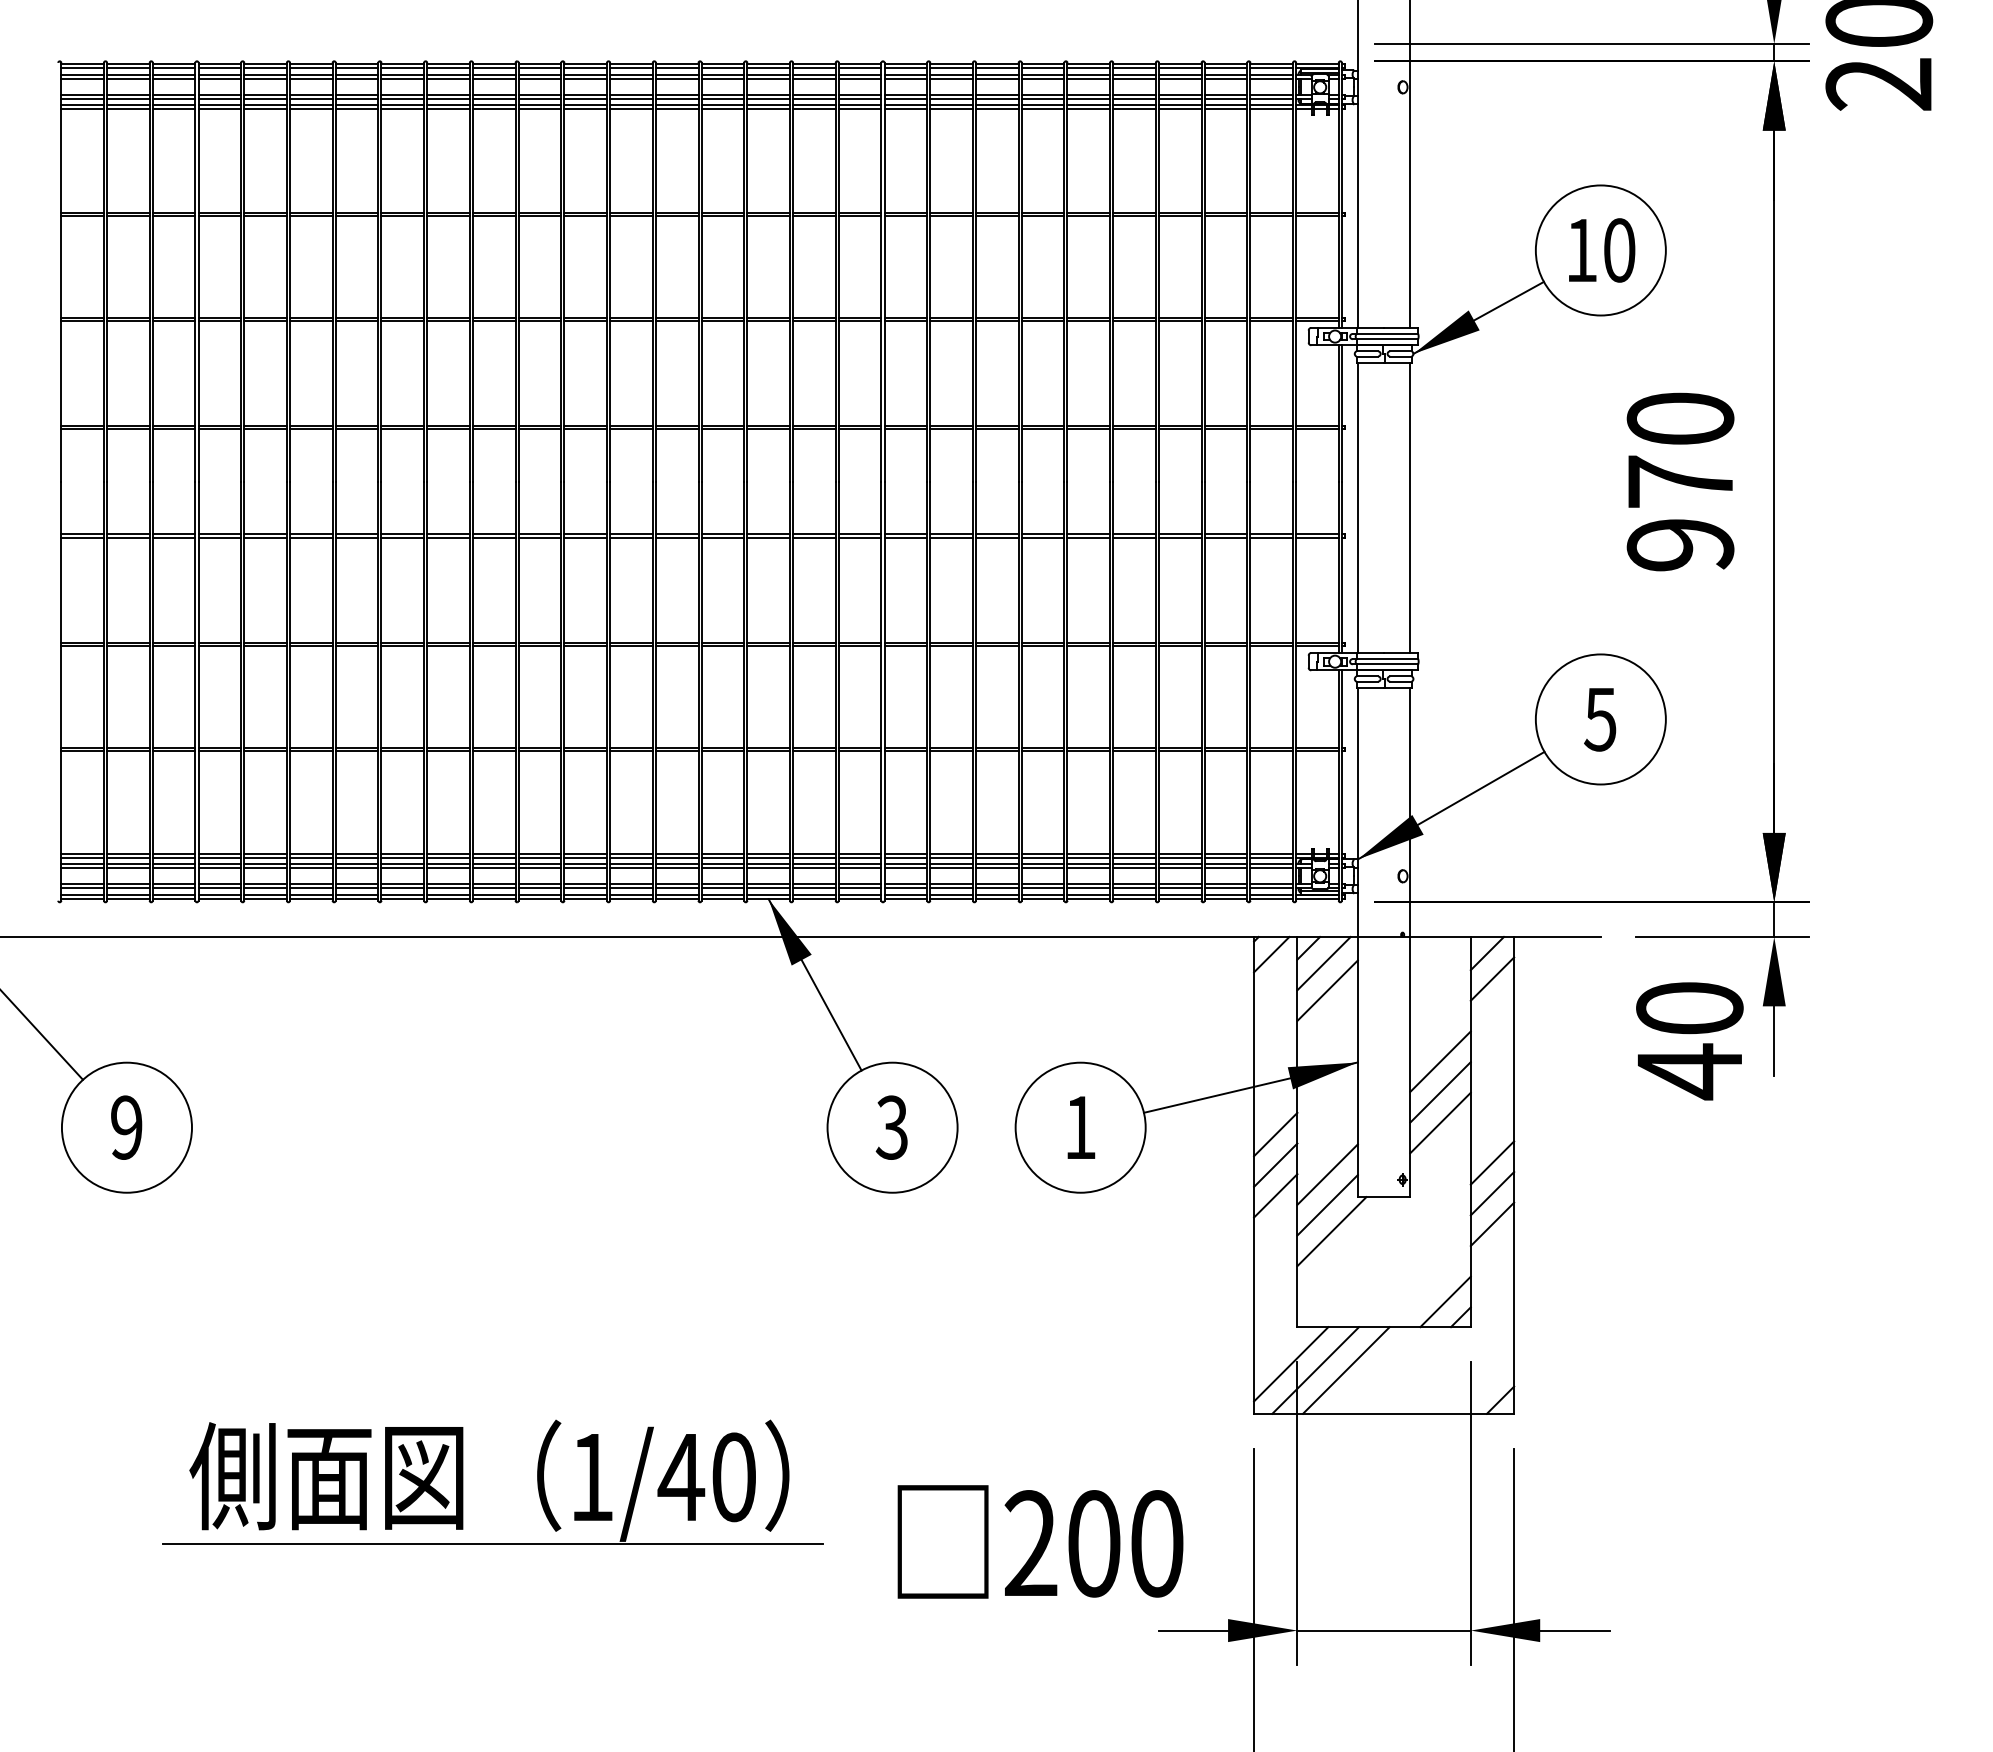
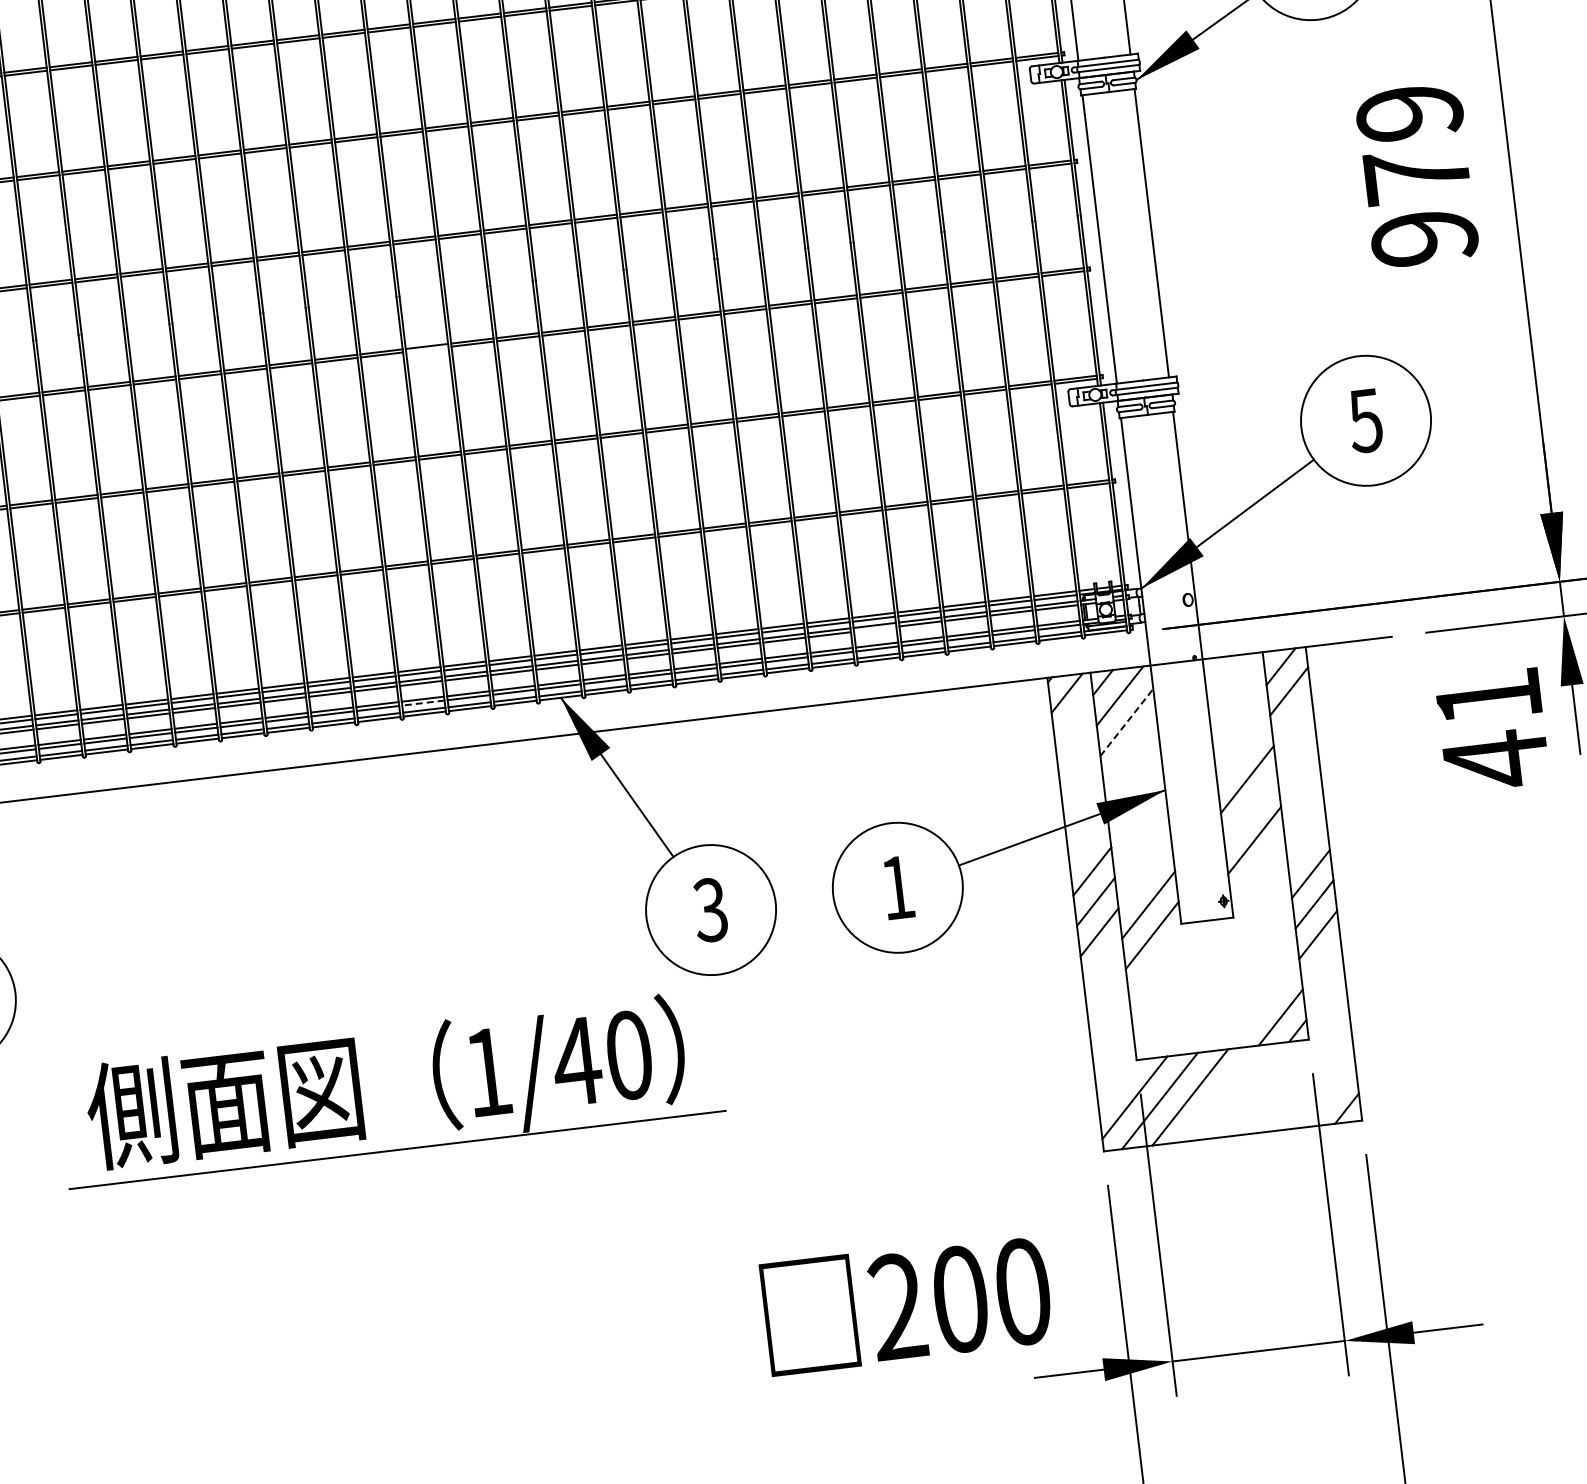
text: (1680, 418) -> (1409, 112), 970 -> 979
line: (676, 537) -> (426, 349), removed
line: (1088, 868) -> (874, 629), removed
line: (630, 888) -> (422, 703), solid -> dashed
line: (1327, 990) -> (1126, 722), solid -> dashed
text: (1689, 1008) -> (1488, 697), 40 -> 41
line: (1440, 1092) -> (1250, 810), removed
line: (1331, 1231) -> (1159, 961), removed
part: (463, 1481) -> (361, 1091), moved

